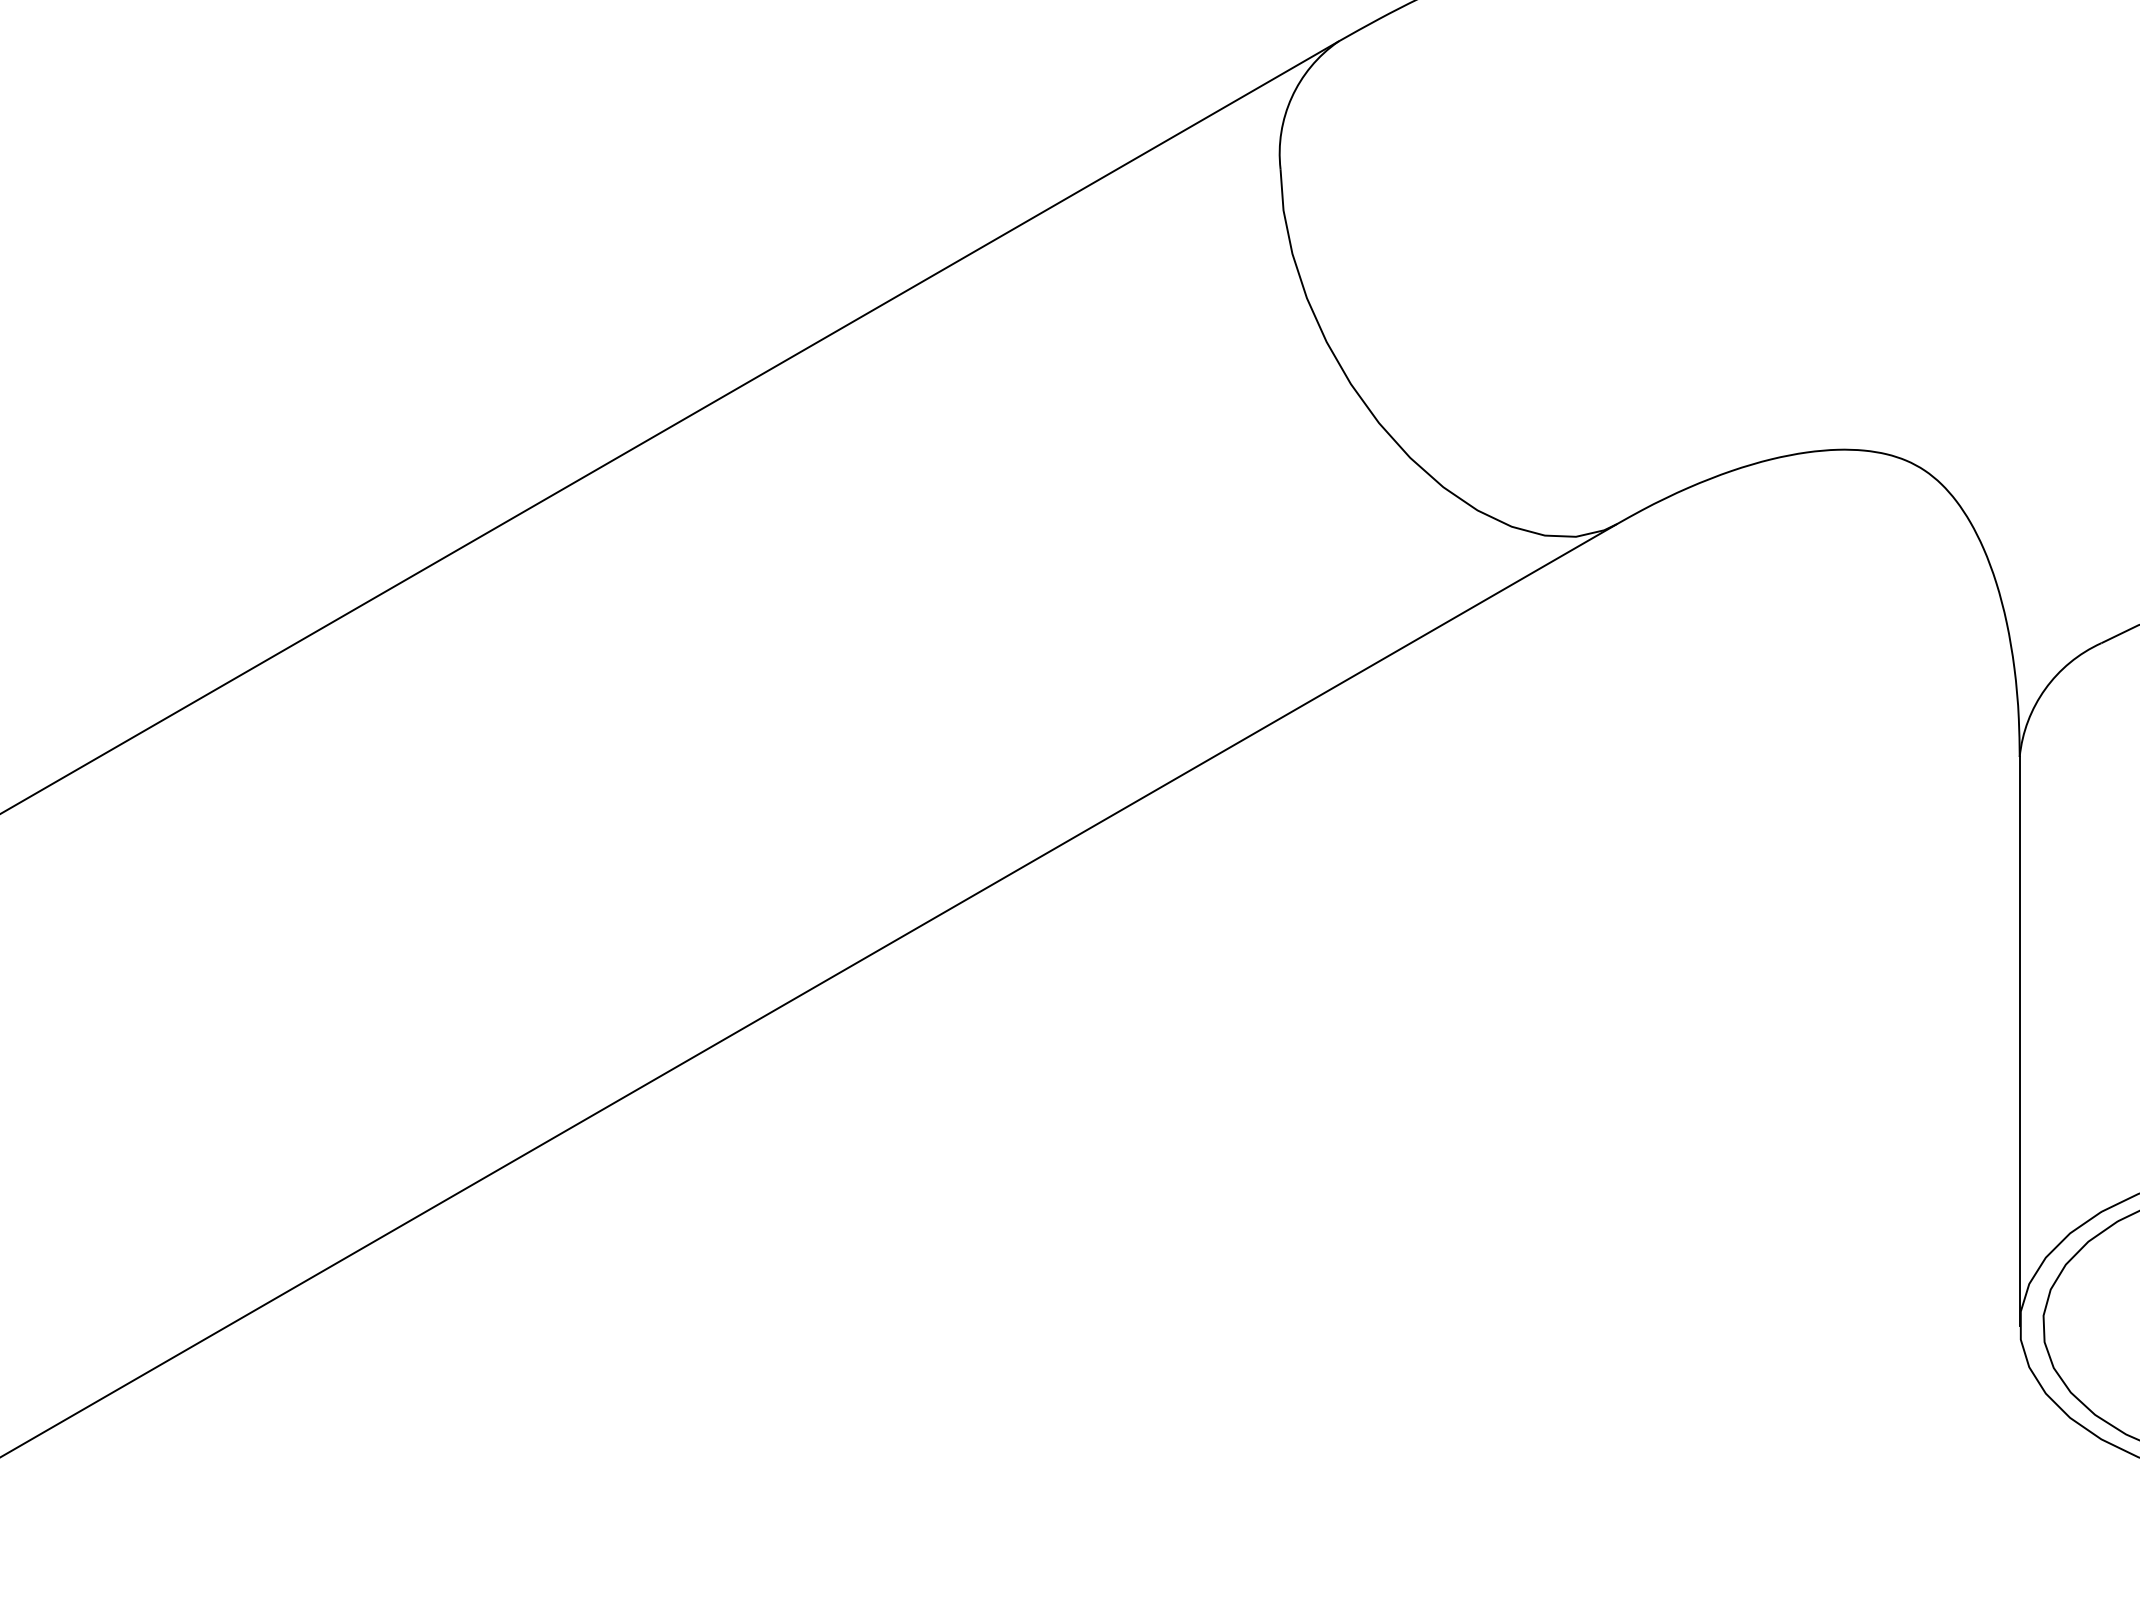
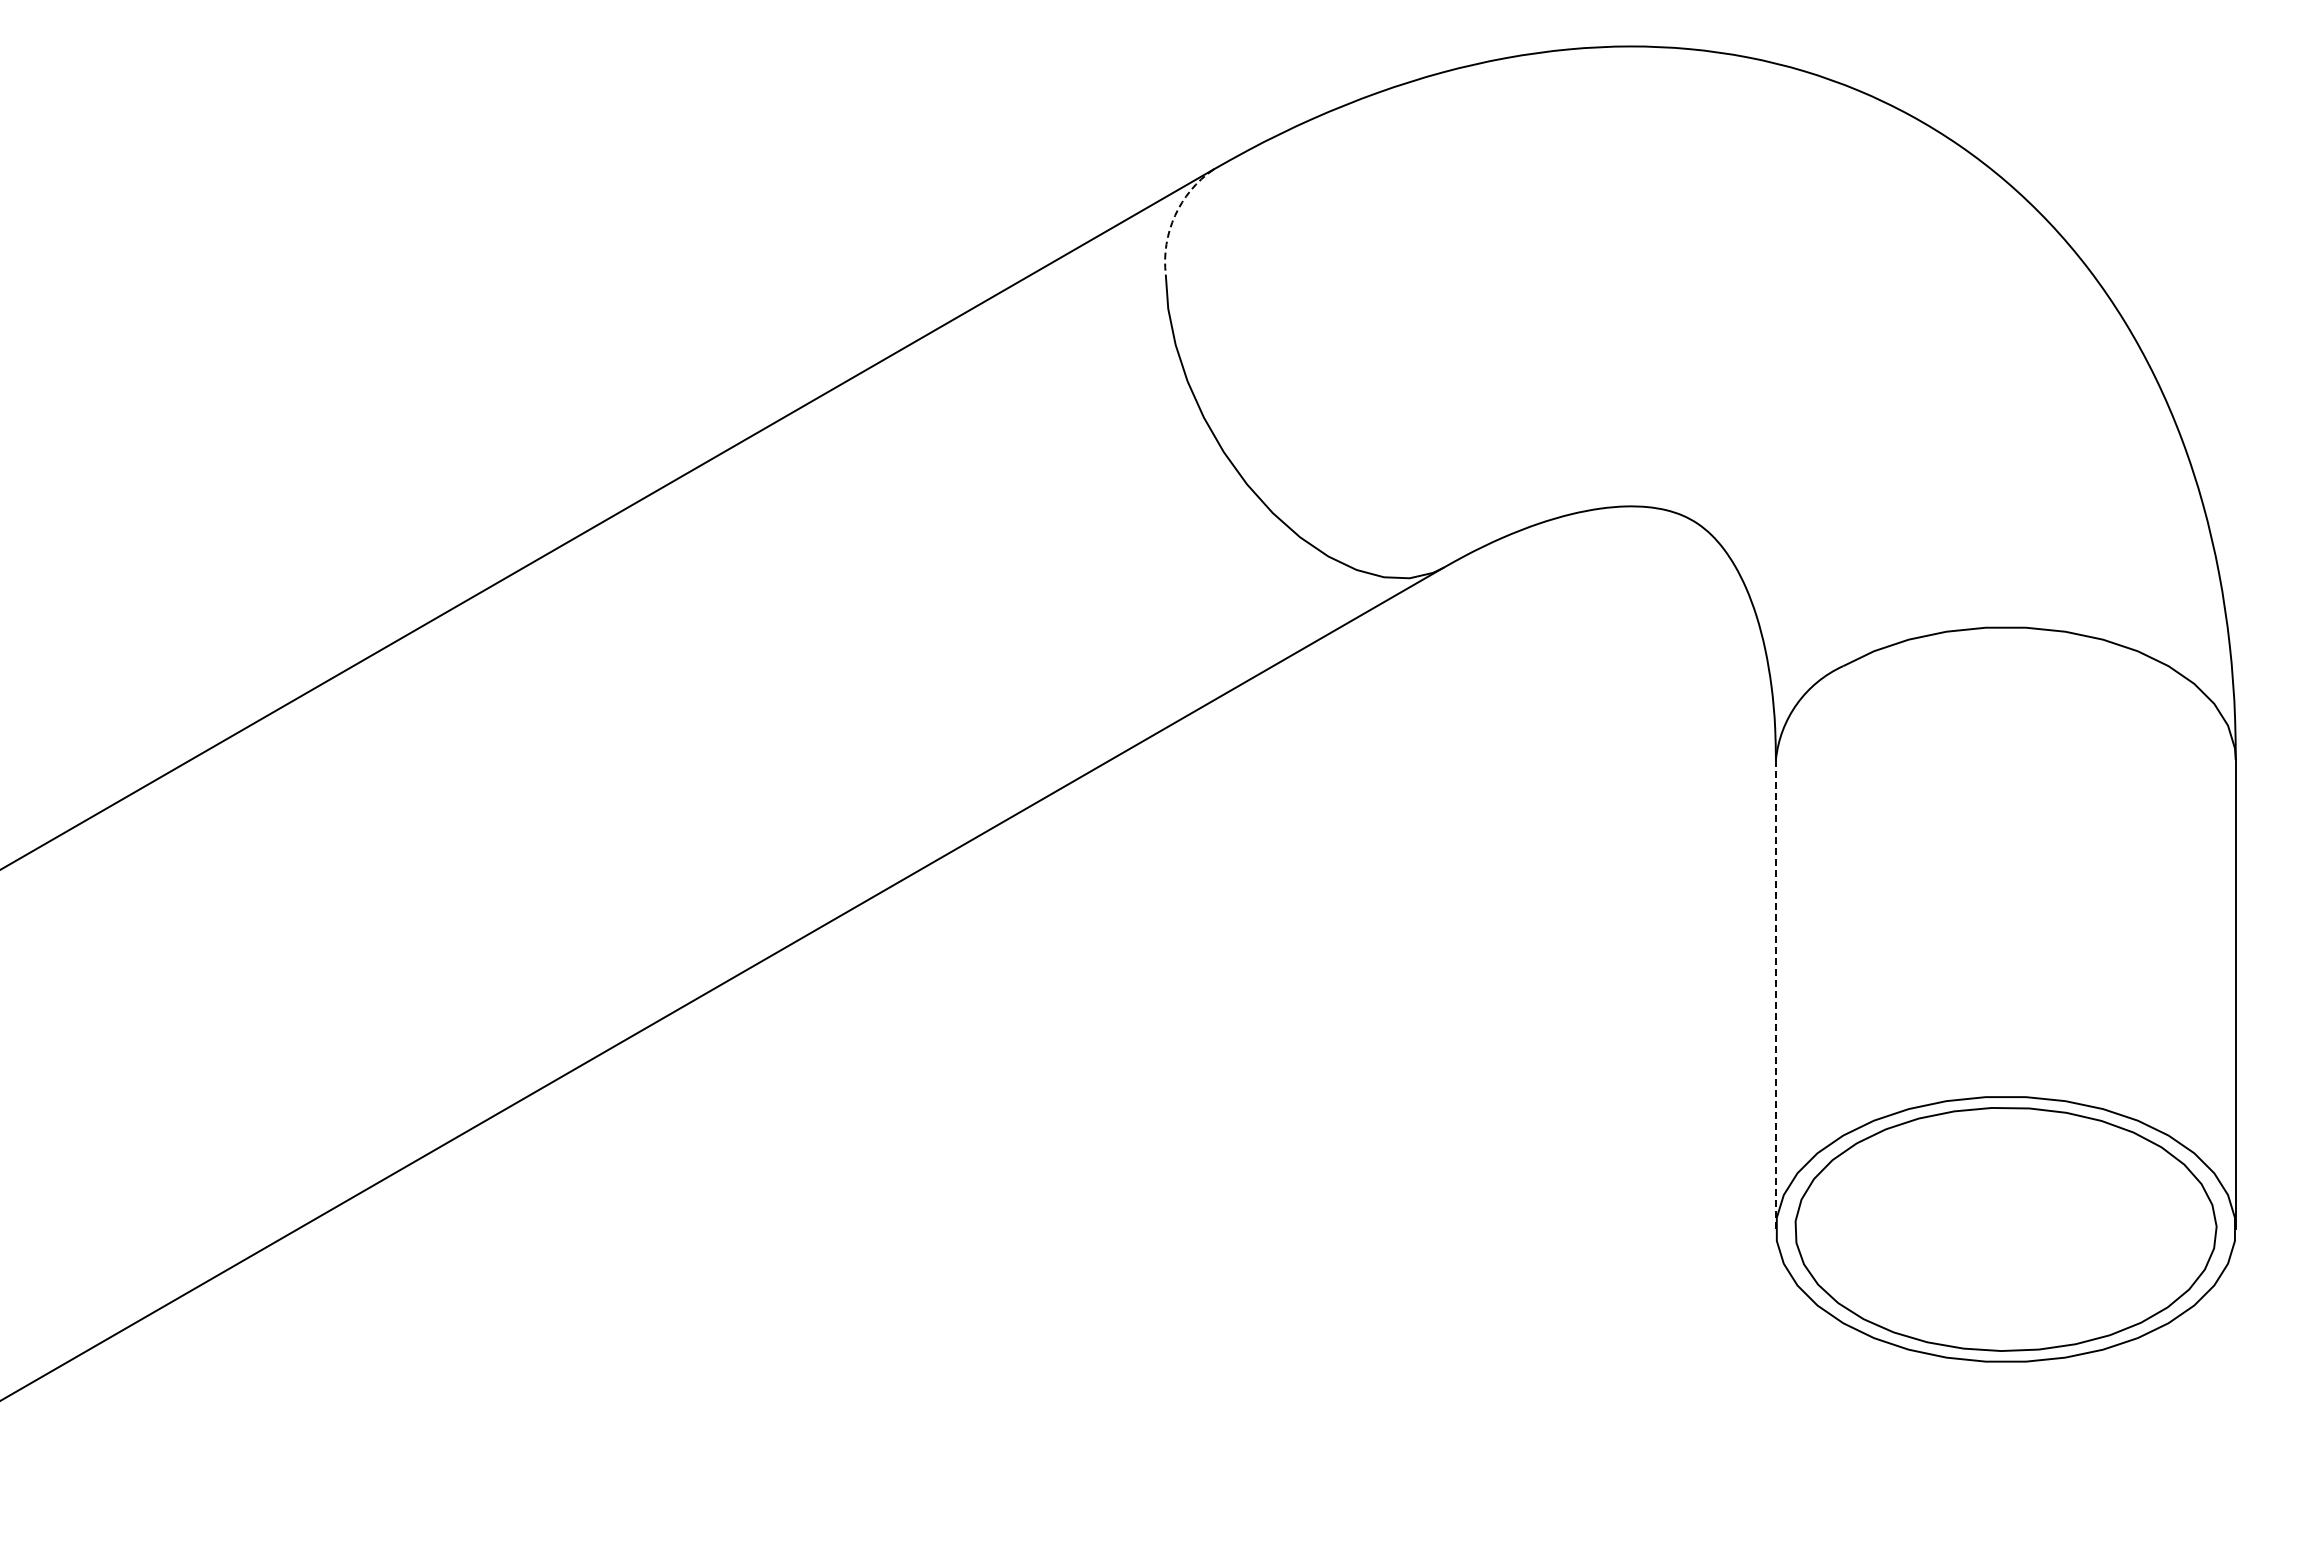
arc: (1292, 97) -> (1175, 215), solid -> dashed
line: (2019, 1041) -> (1775, 994), solid -> dashed

